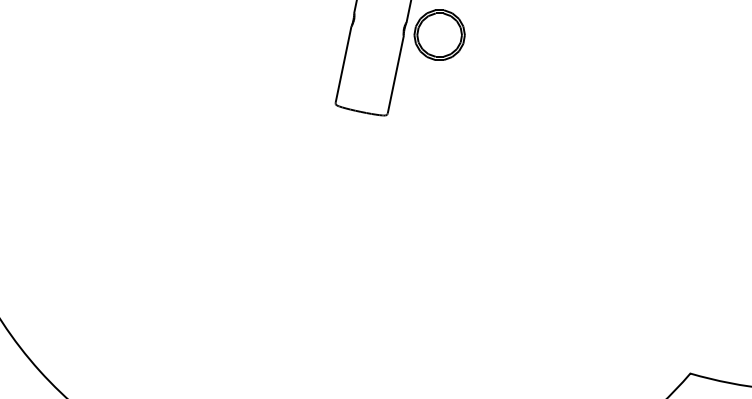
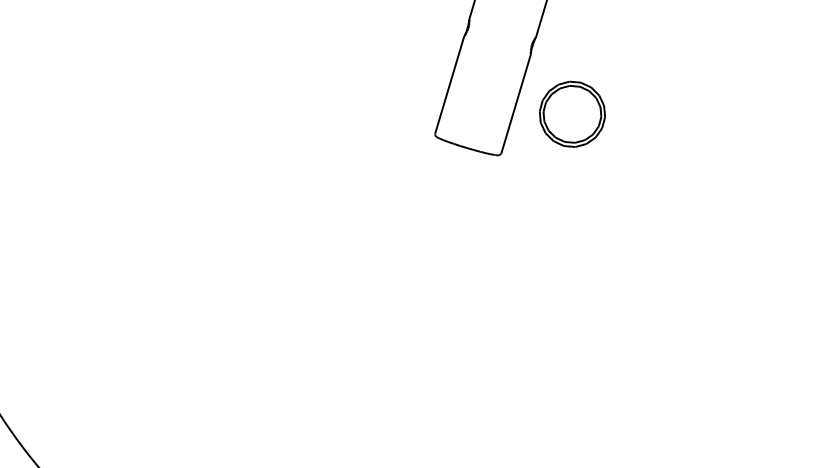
part: (439, 34) -> (572, 113), moved

